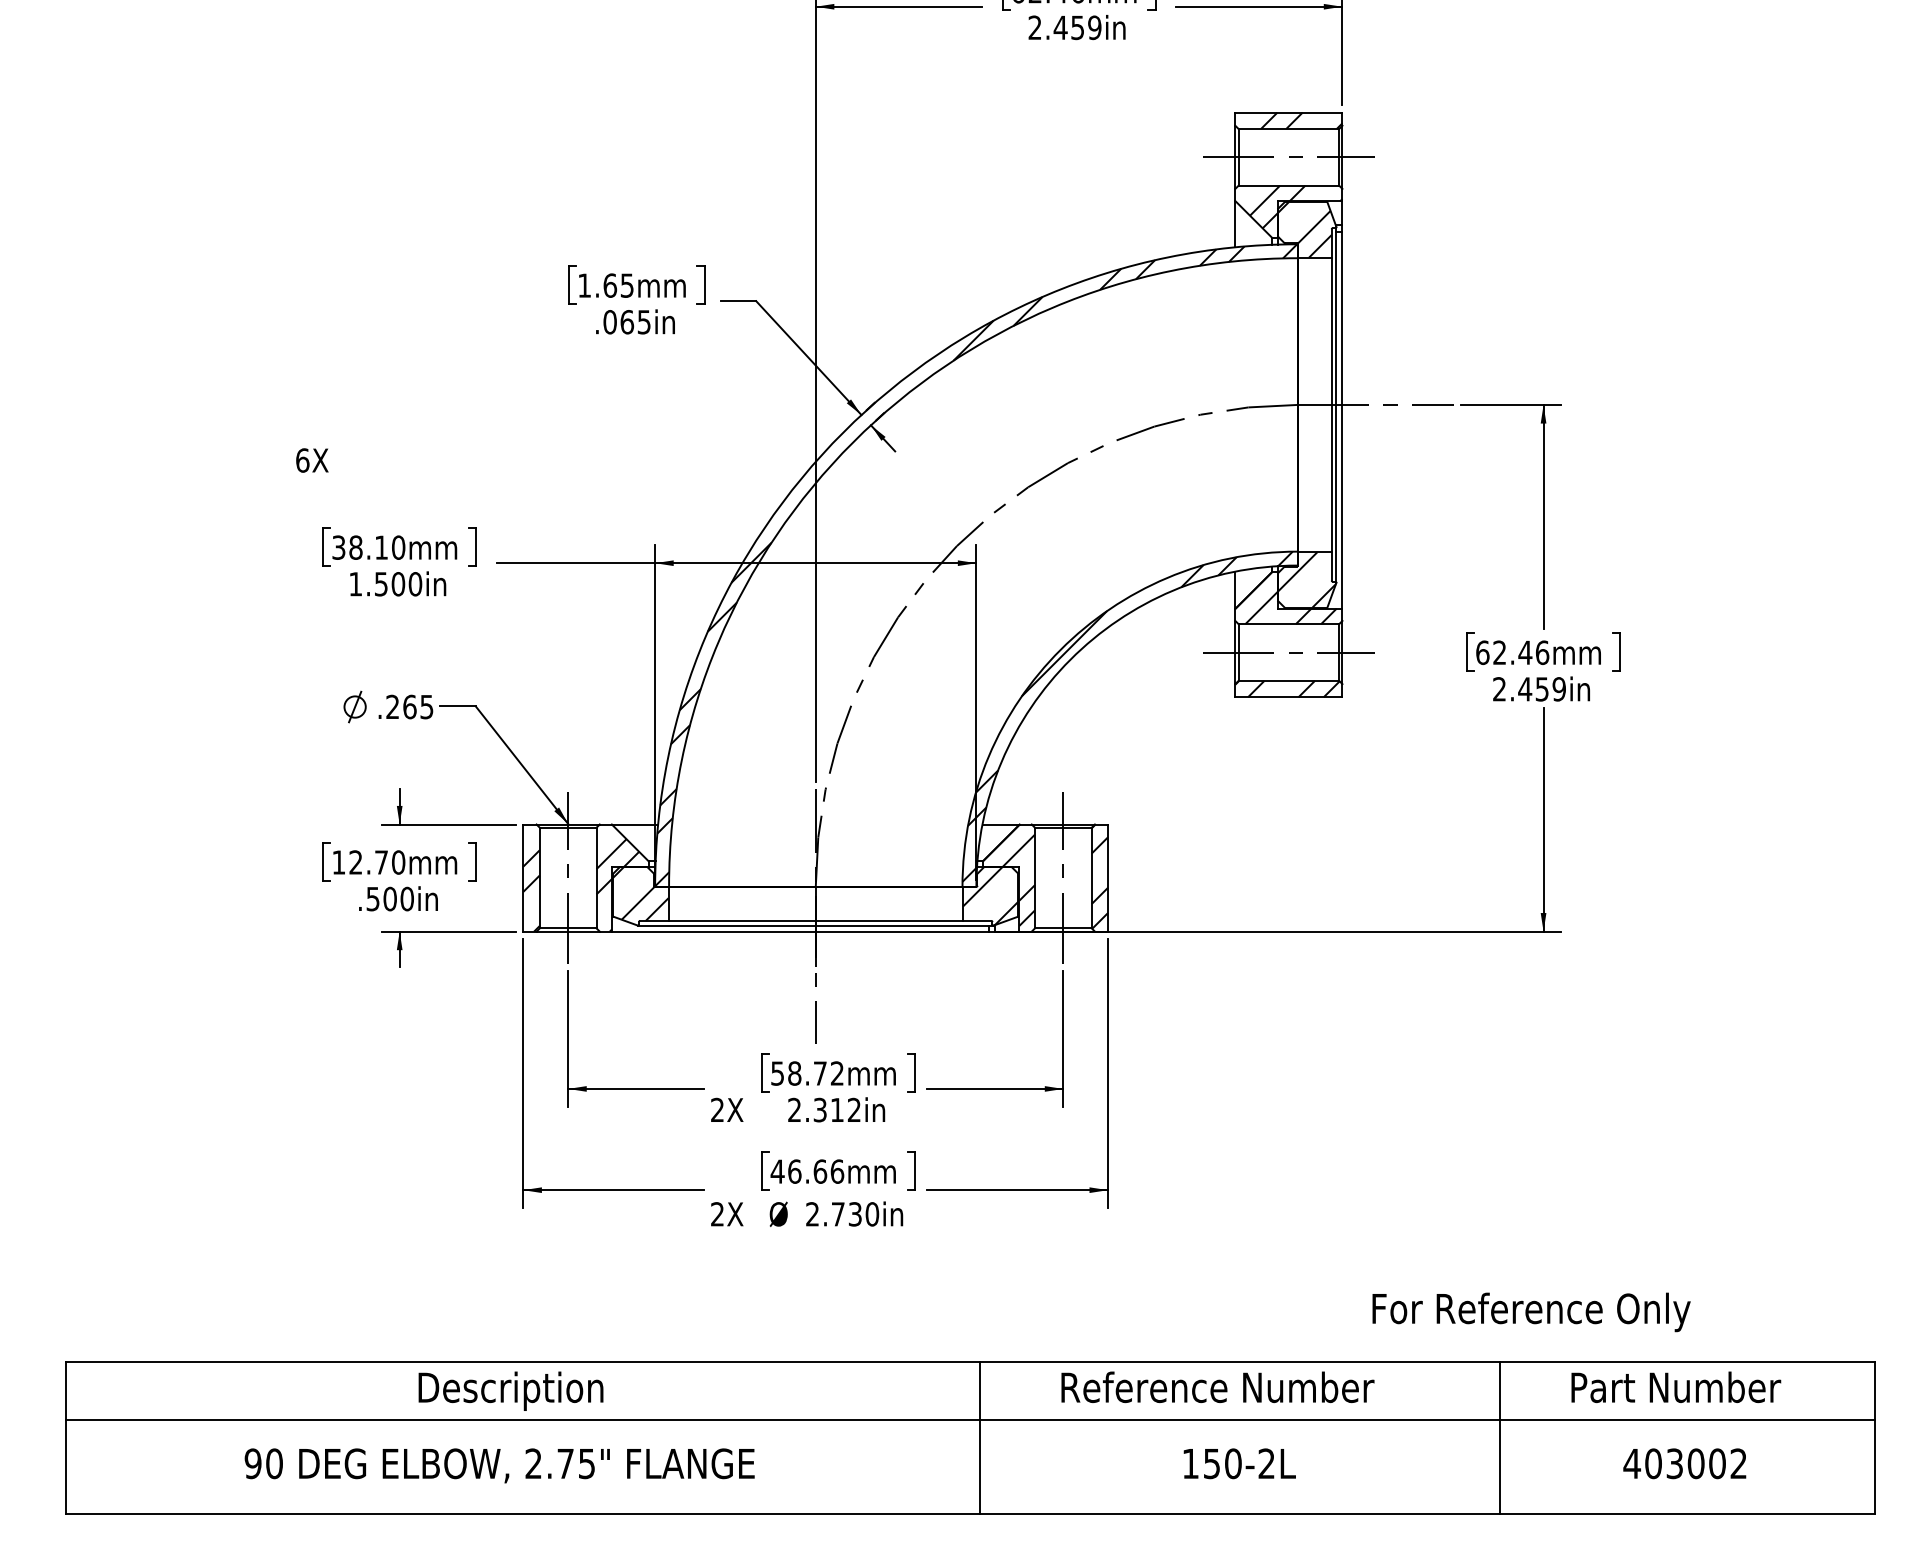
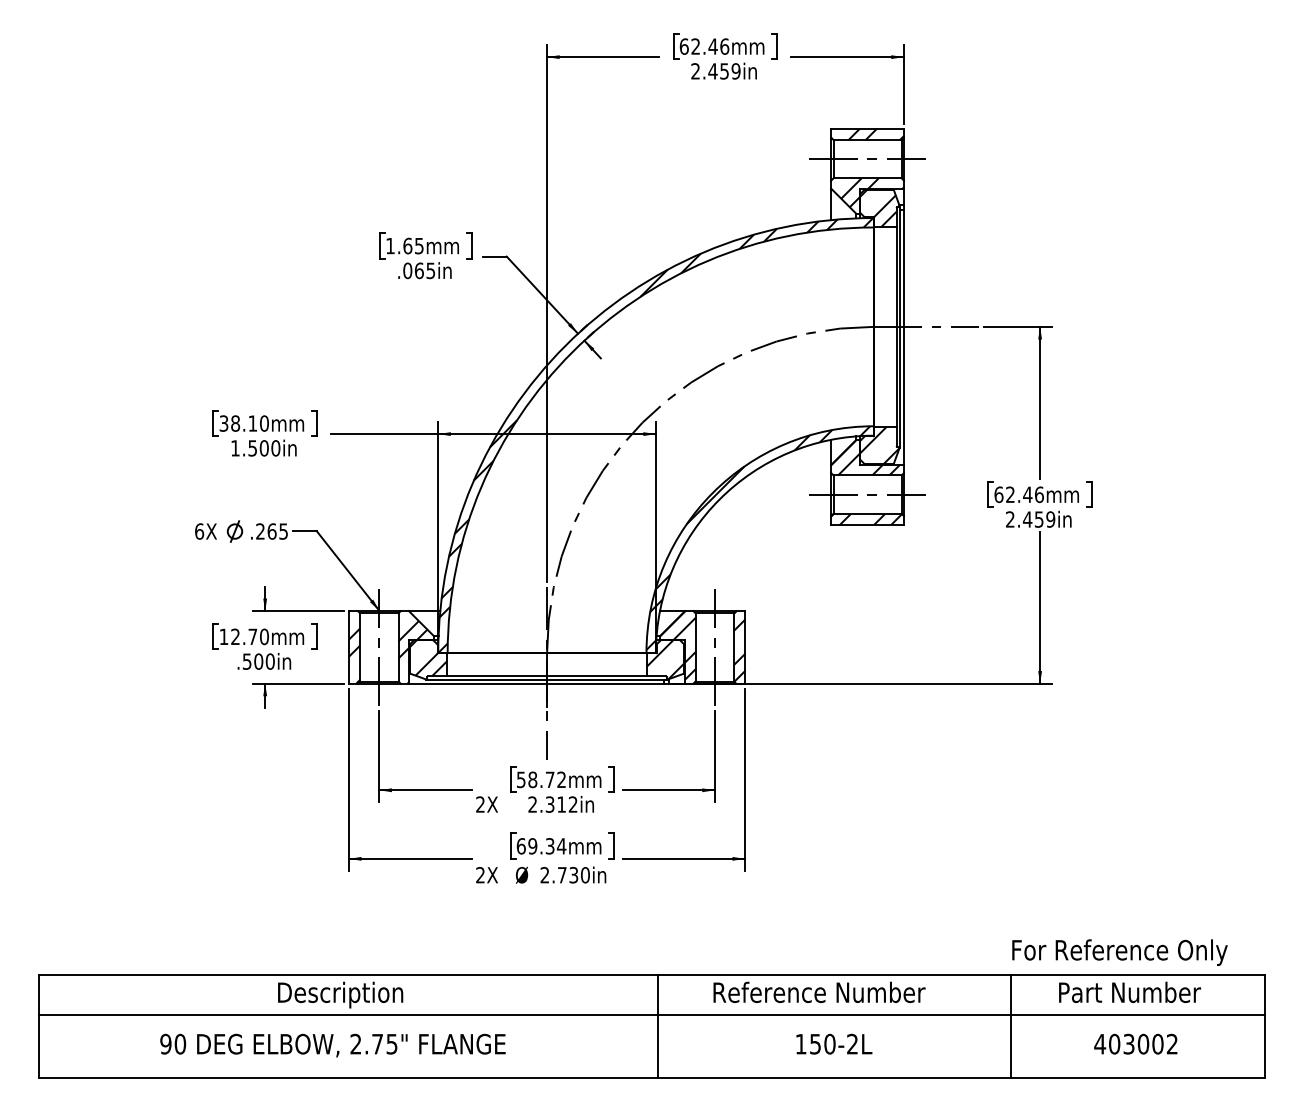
text: (311, 460) -> (205, 531), moved
text: (807, 1171) -> (541, 846), 46.66mm -> 69.34mm
text: (1530, 1312) -> (1119, 952), moved

